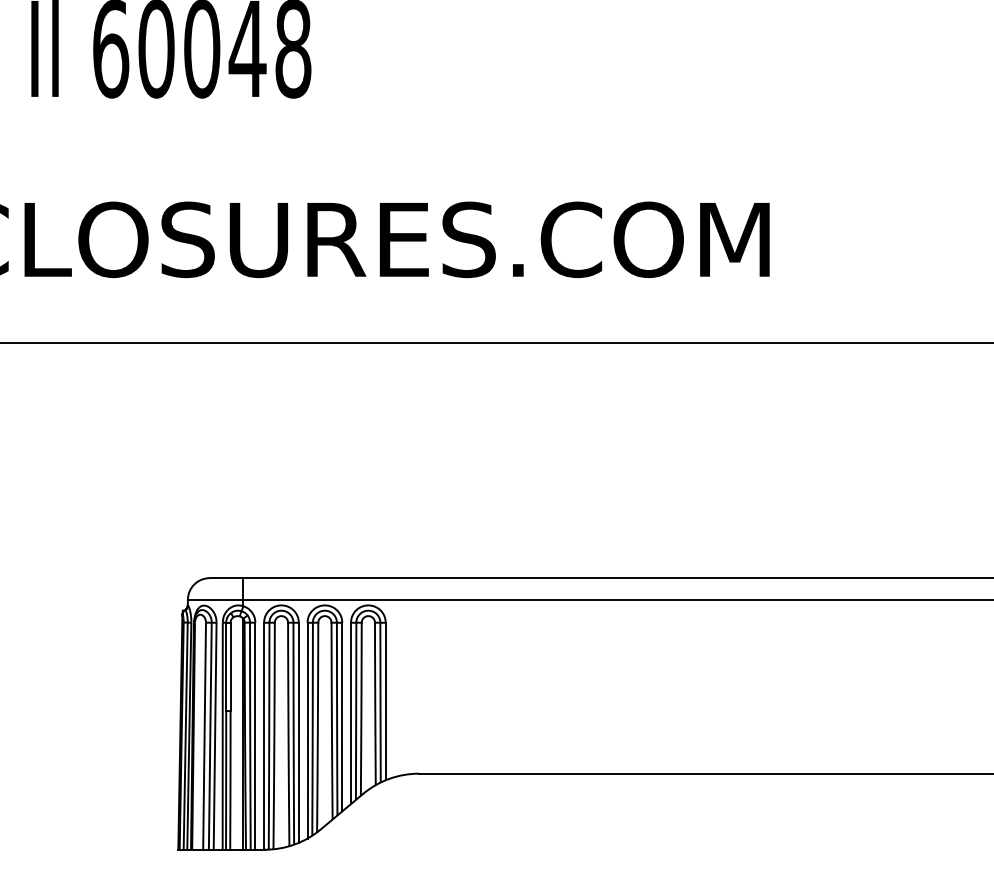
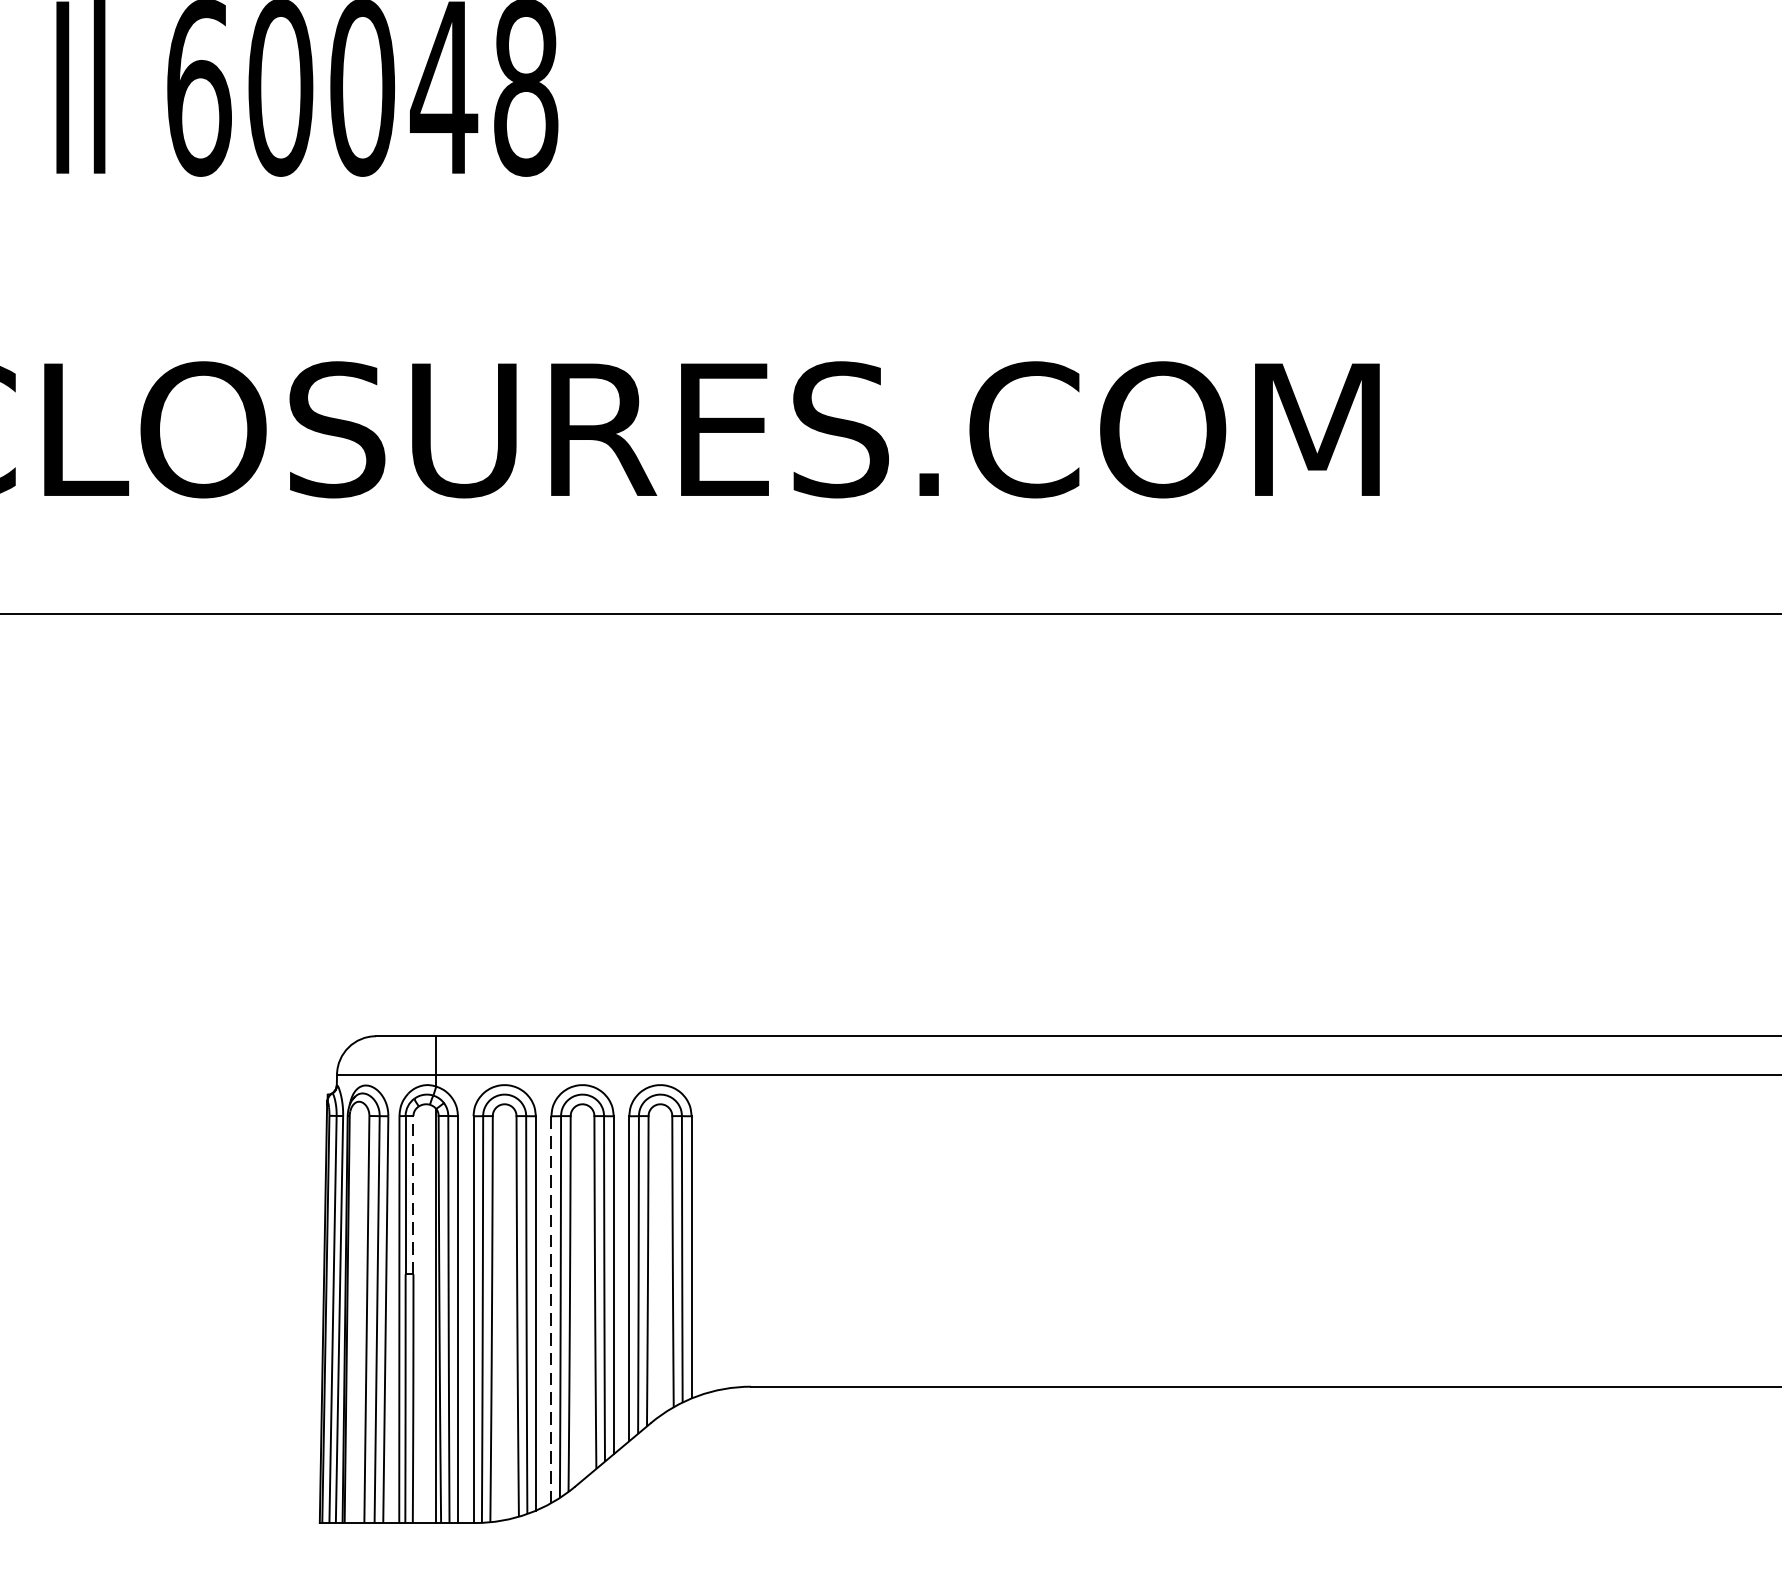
line: (230, 666) -> (413, 1194), solid -> dashed
line: (307, 730) -> (551, 1309), solid -> dashed

